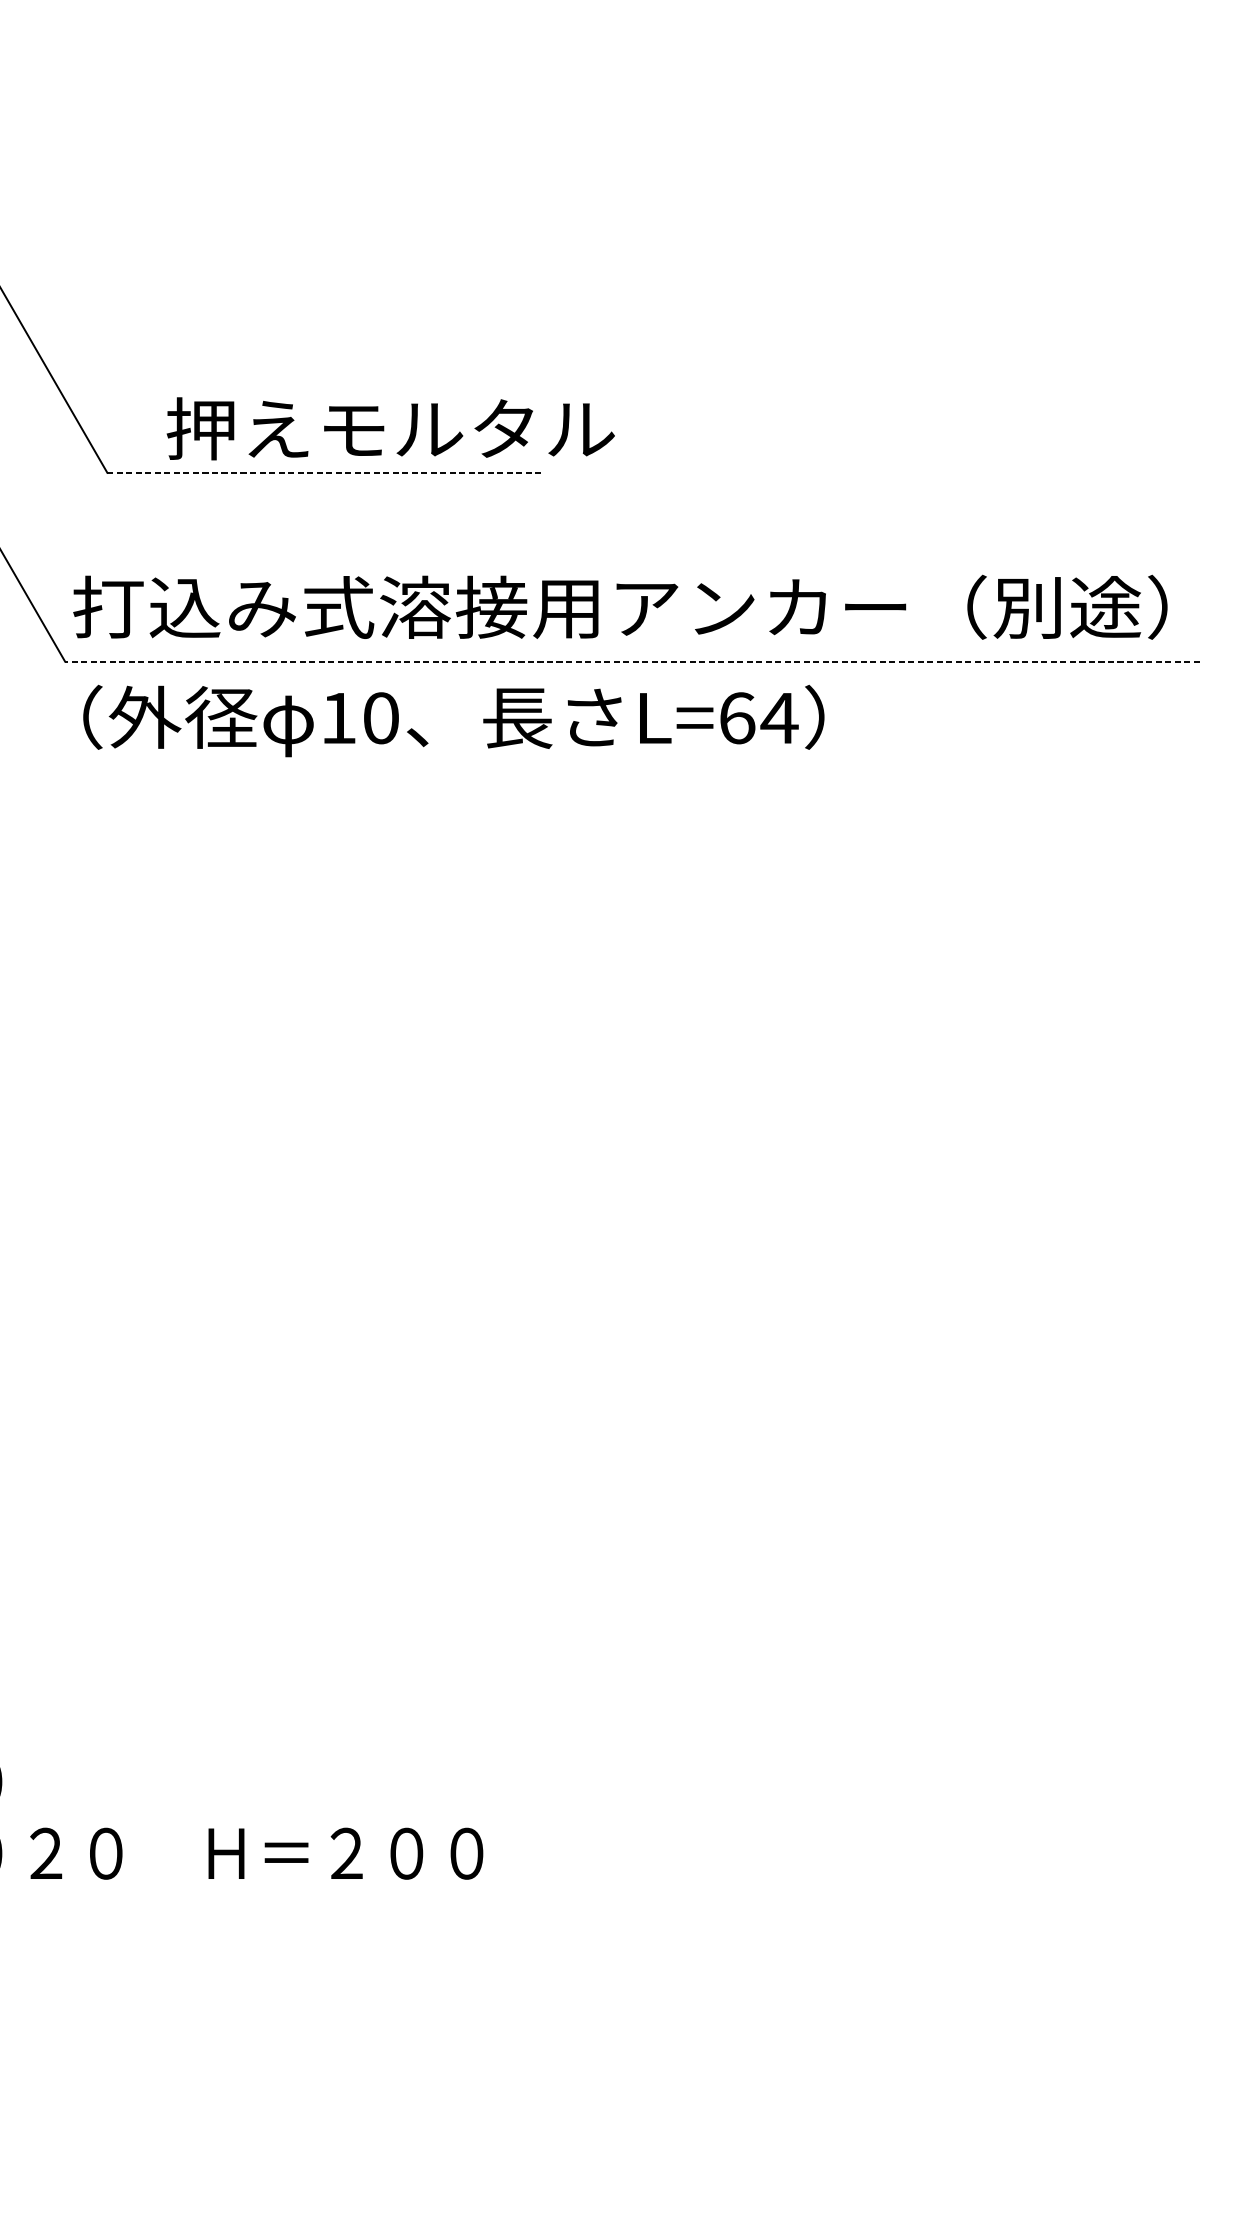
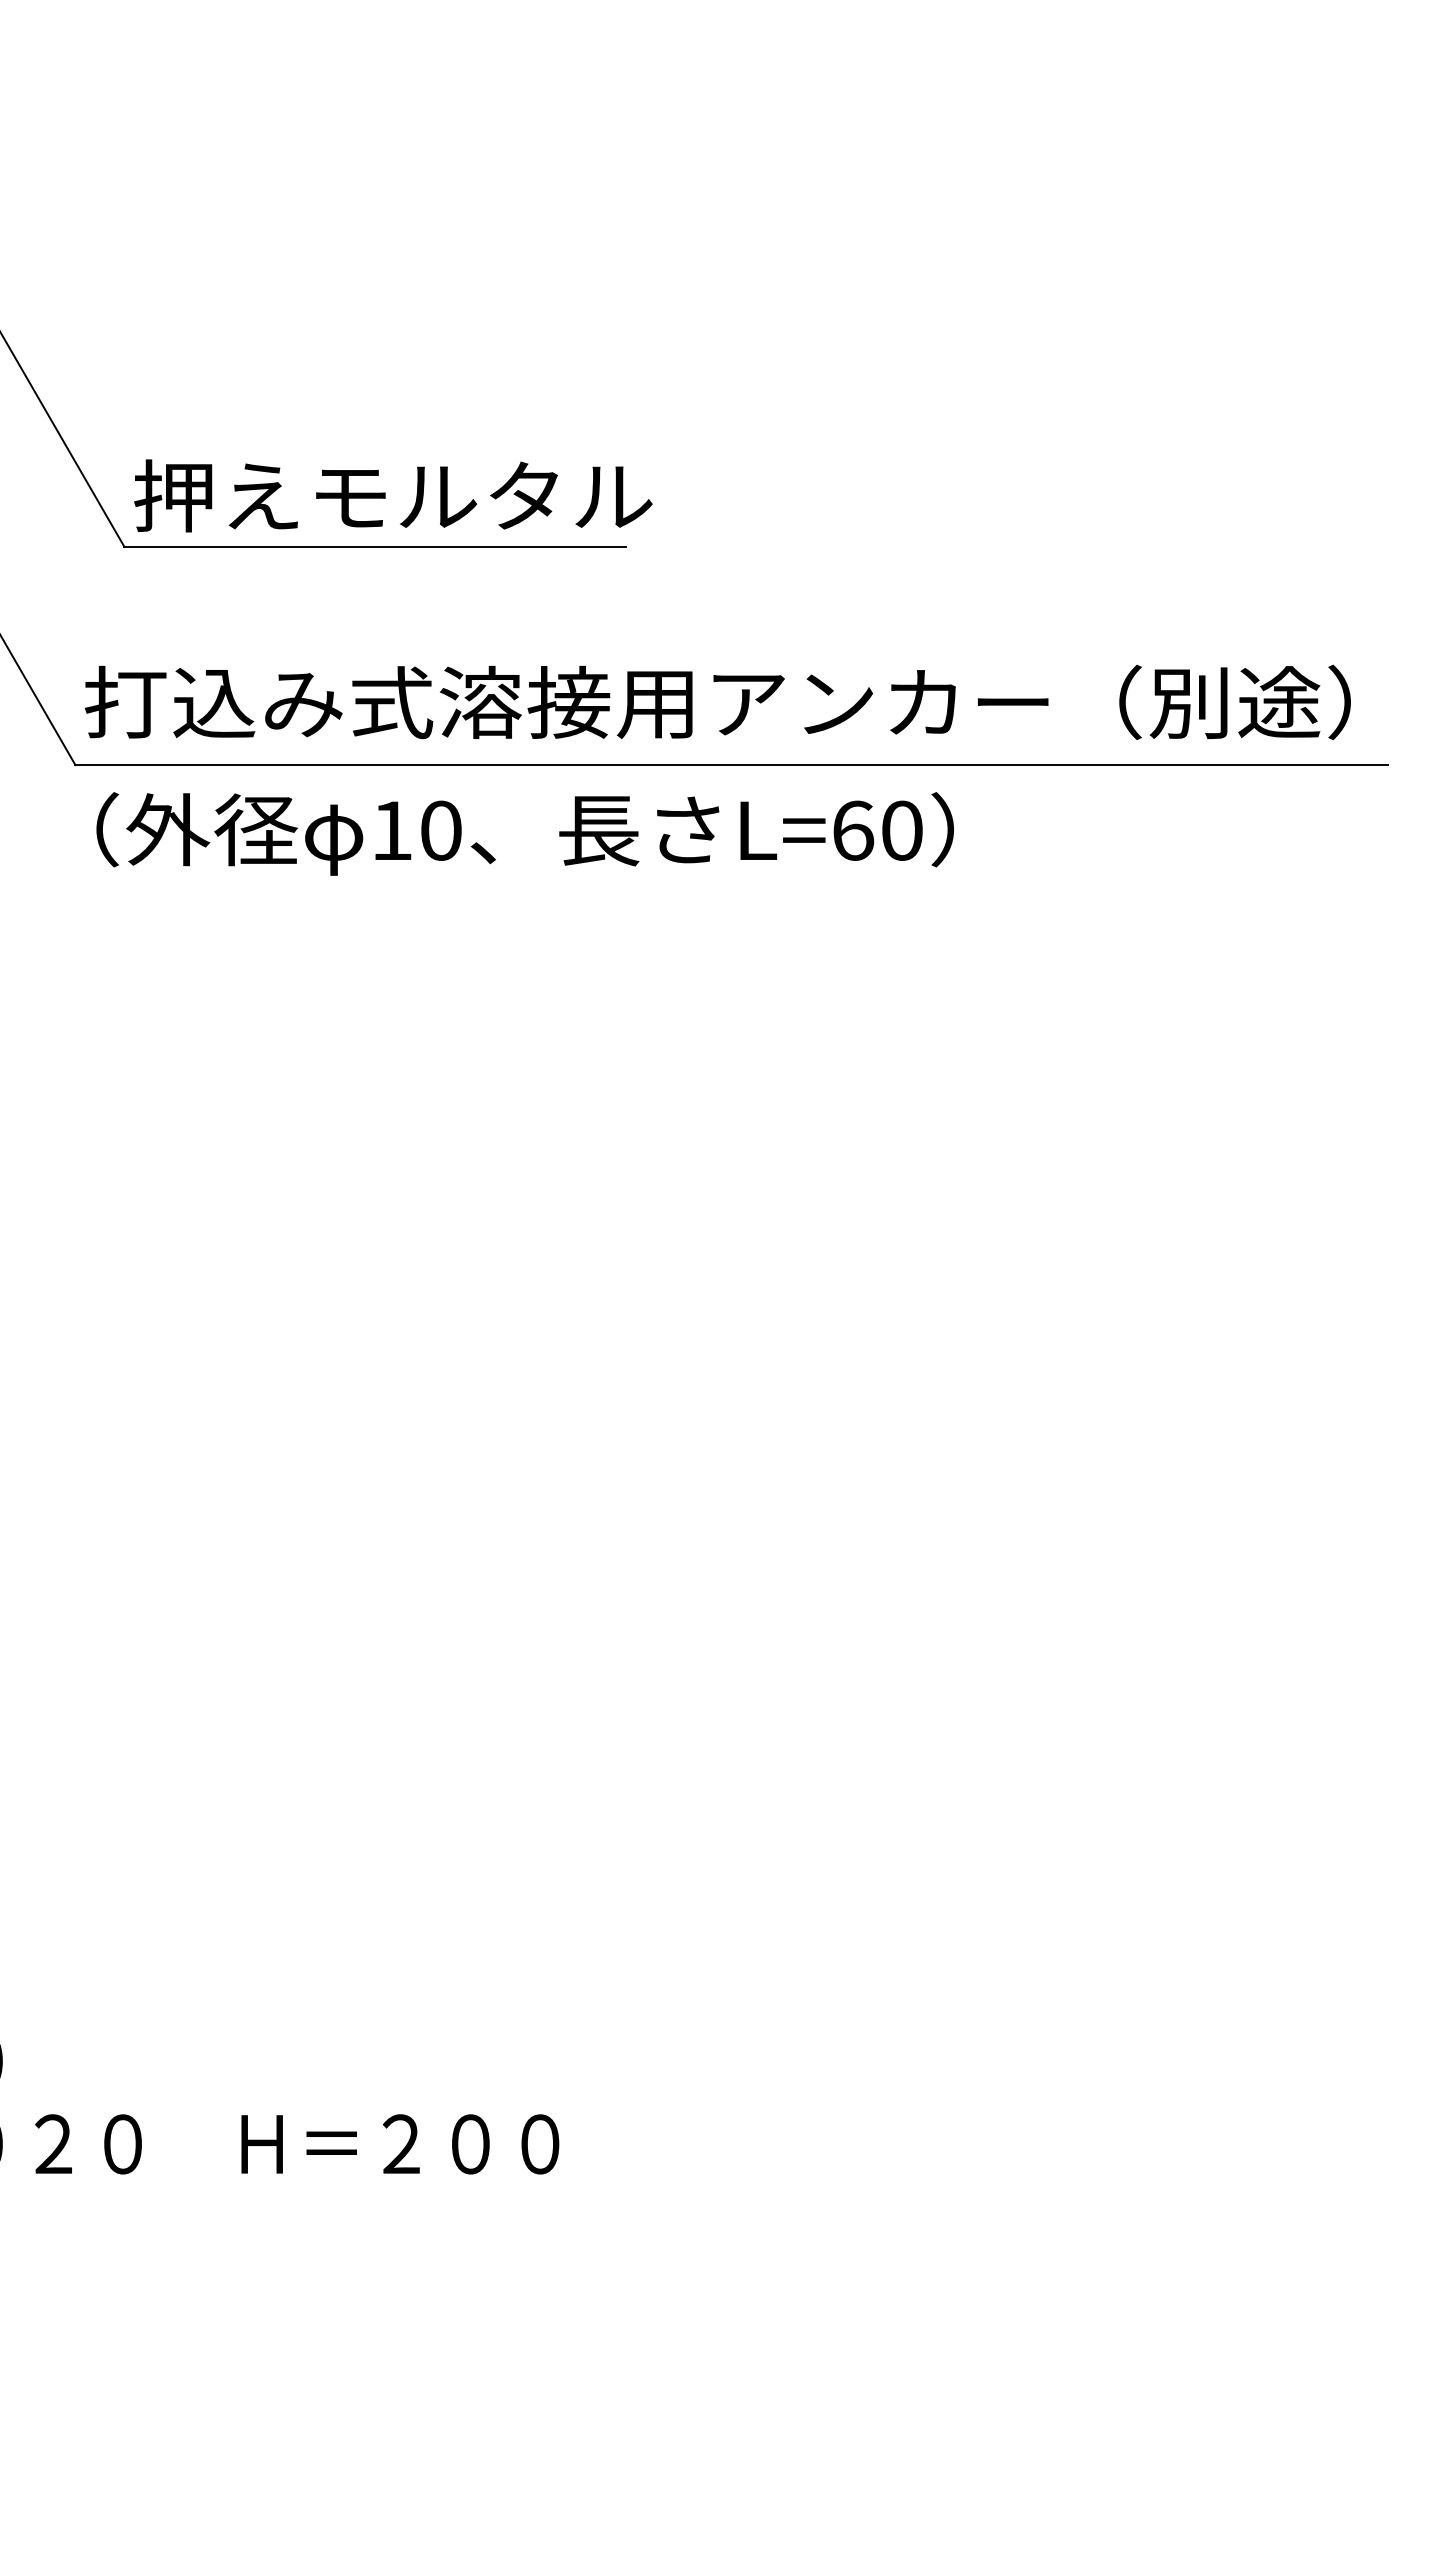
text: (390, 428) -> (393, 495), moved
line: (324, 472) -> (375, 546), dashed -> solid
line: (632, 661) -> (731, 765), dashed -> solid
text: (779, 718) -> (901, 830), L=64 -> L=60

